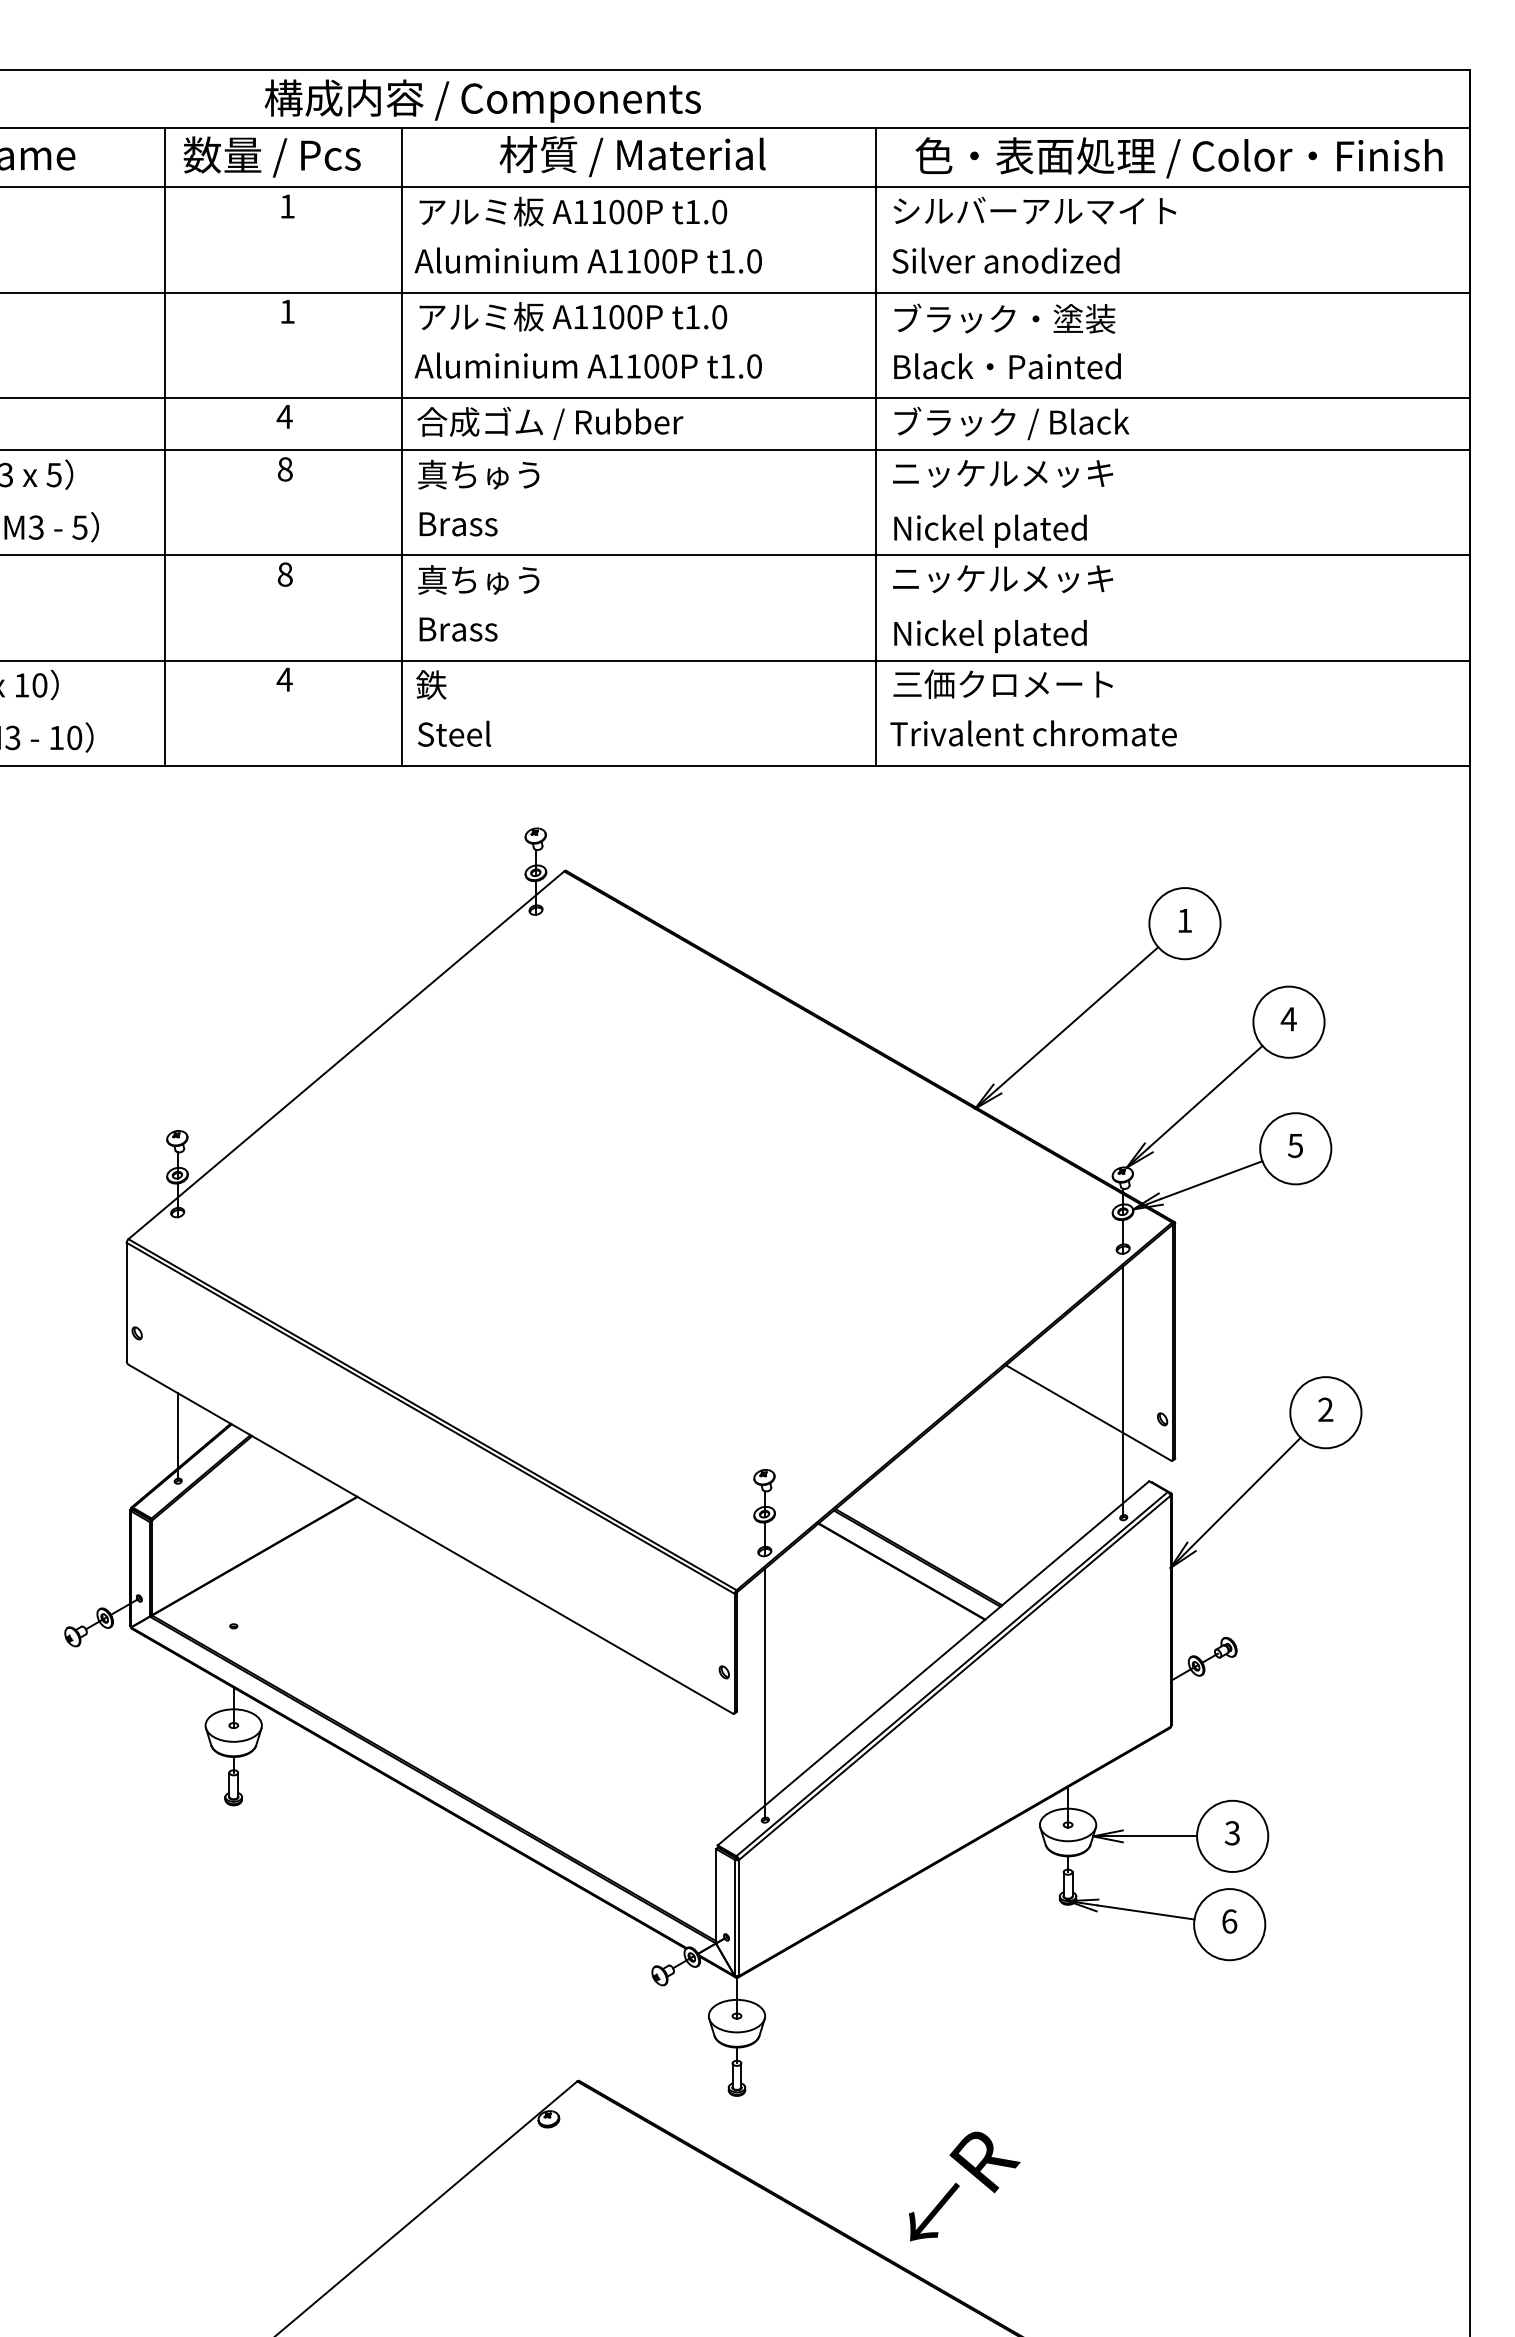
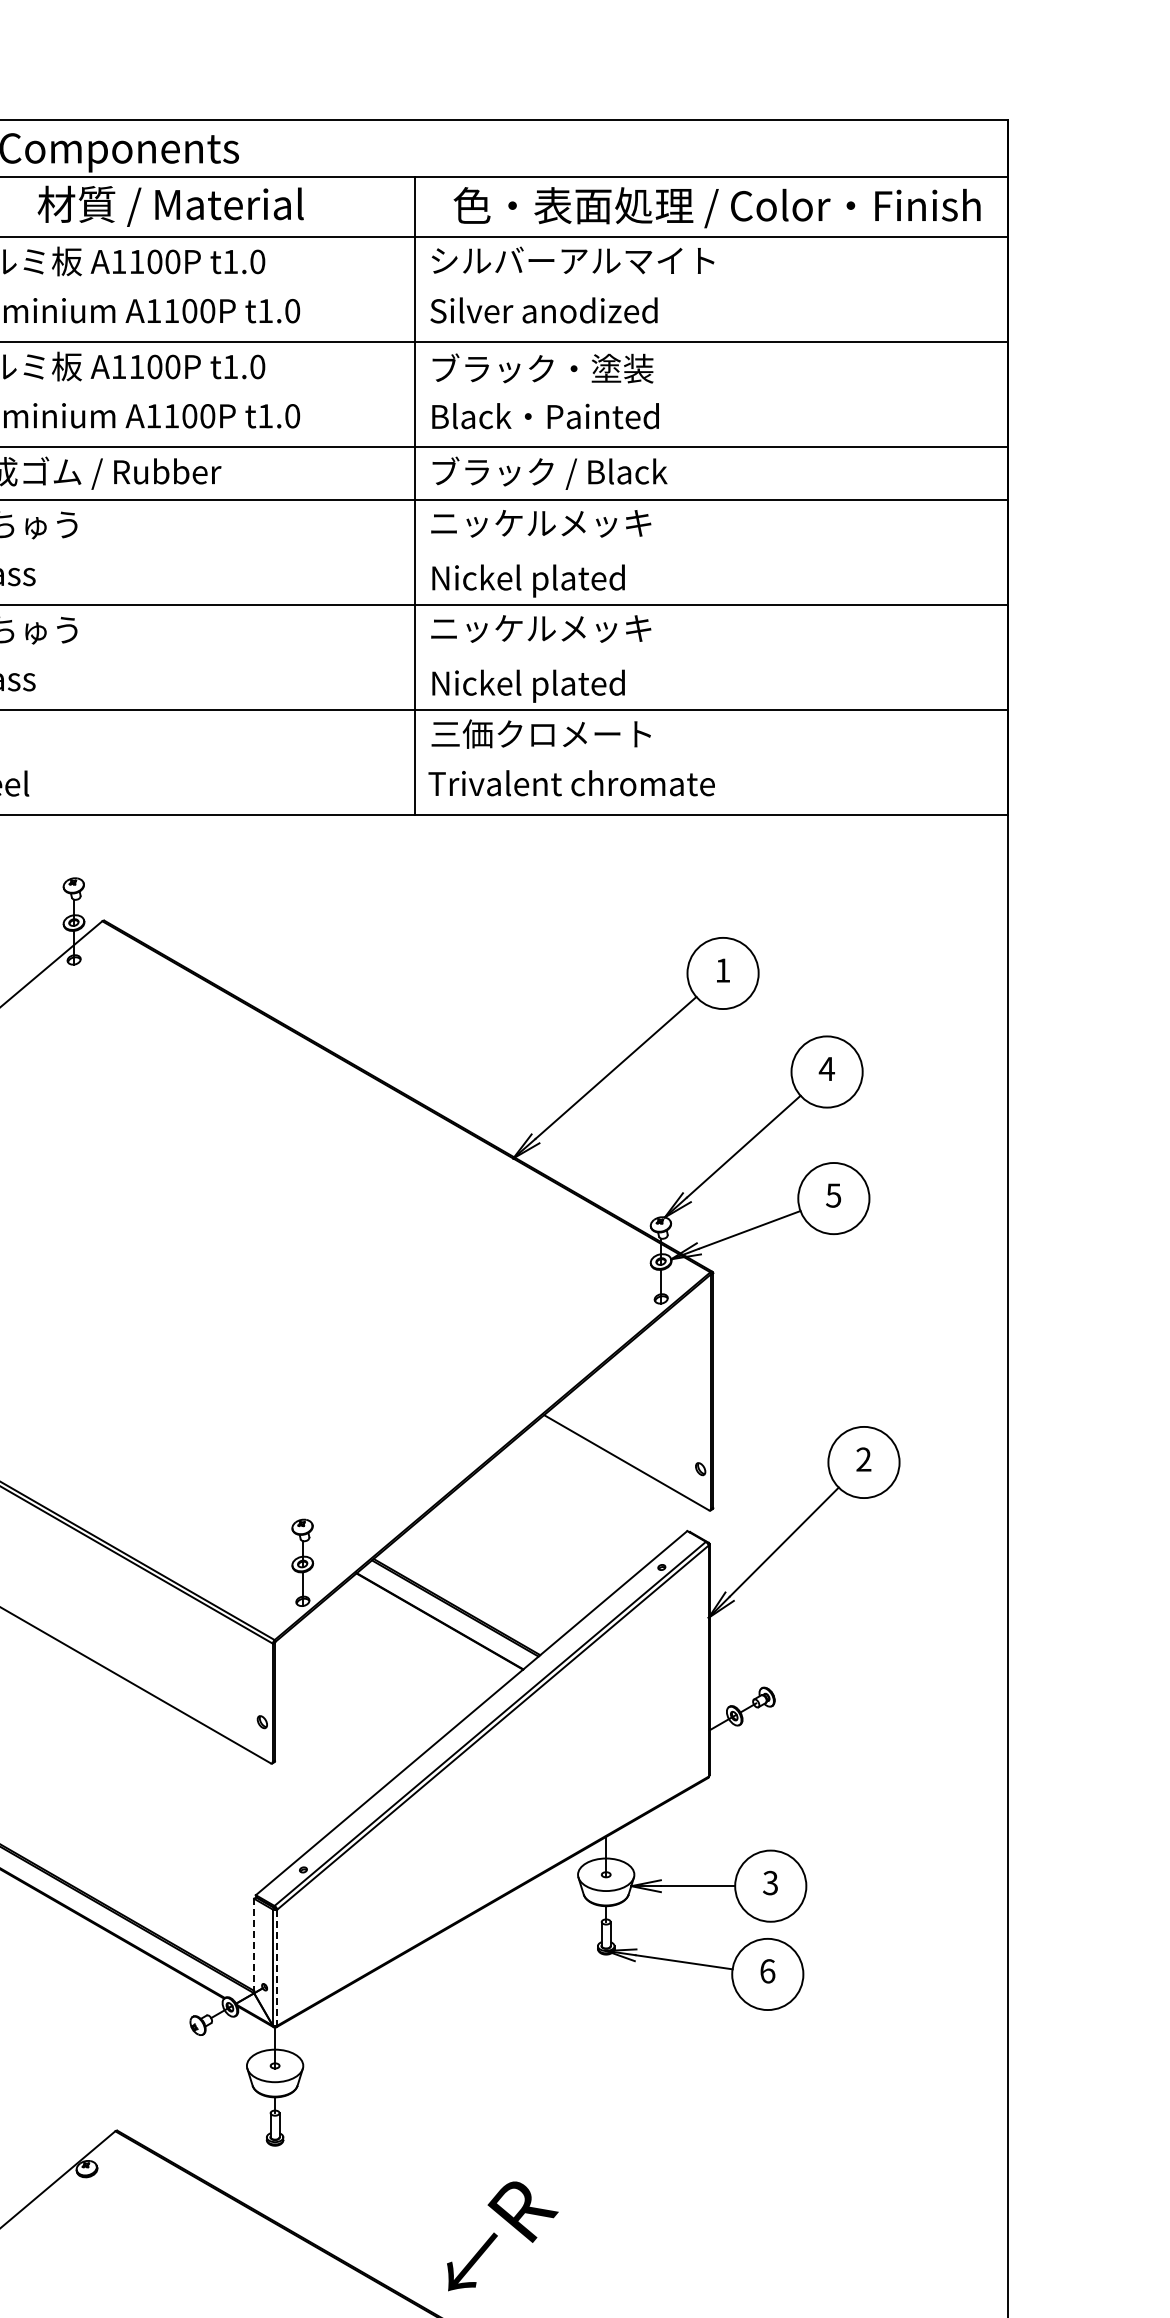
line: (1123, 1391) -> (661, 1441), removed
line: (764, 1693) -> (302, 1743), removed
line: (716, 1895) -> (254, 1945), solid -> dashed
line: (739, 1918) -> (277, 1968), solid -> dashed

